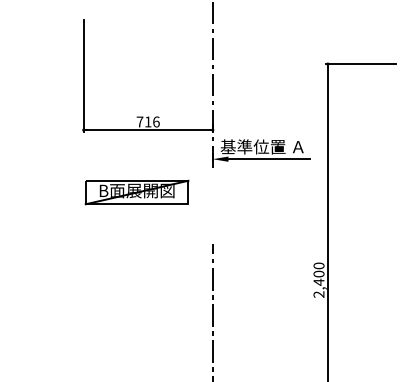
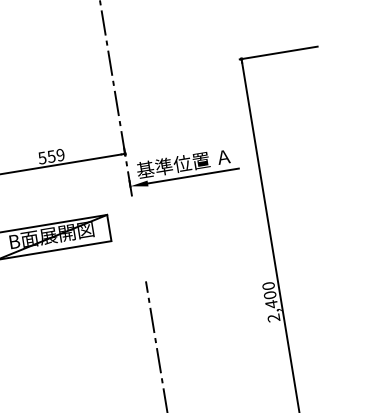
text: (147, 121) -> (50, 156), 716 -> 559

